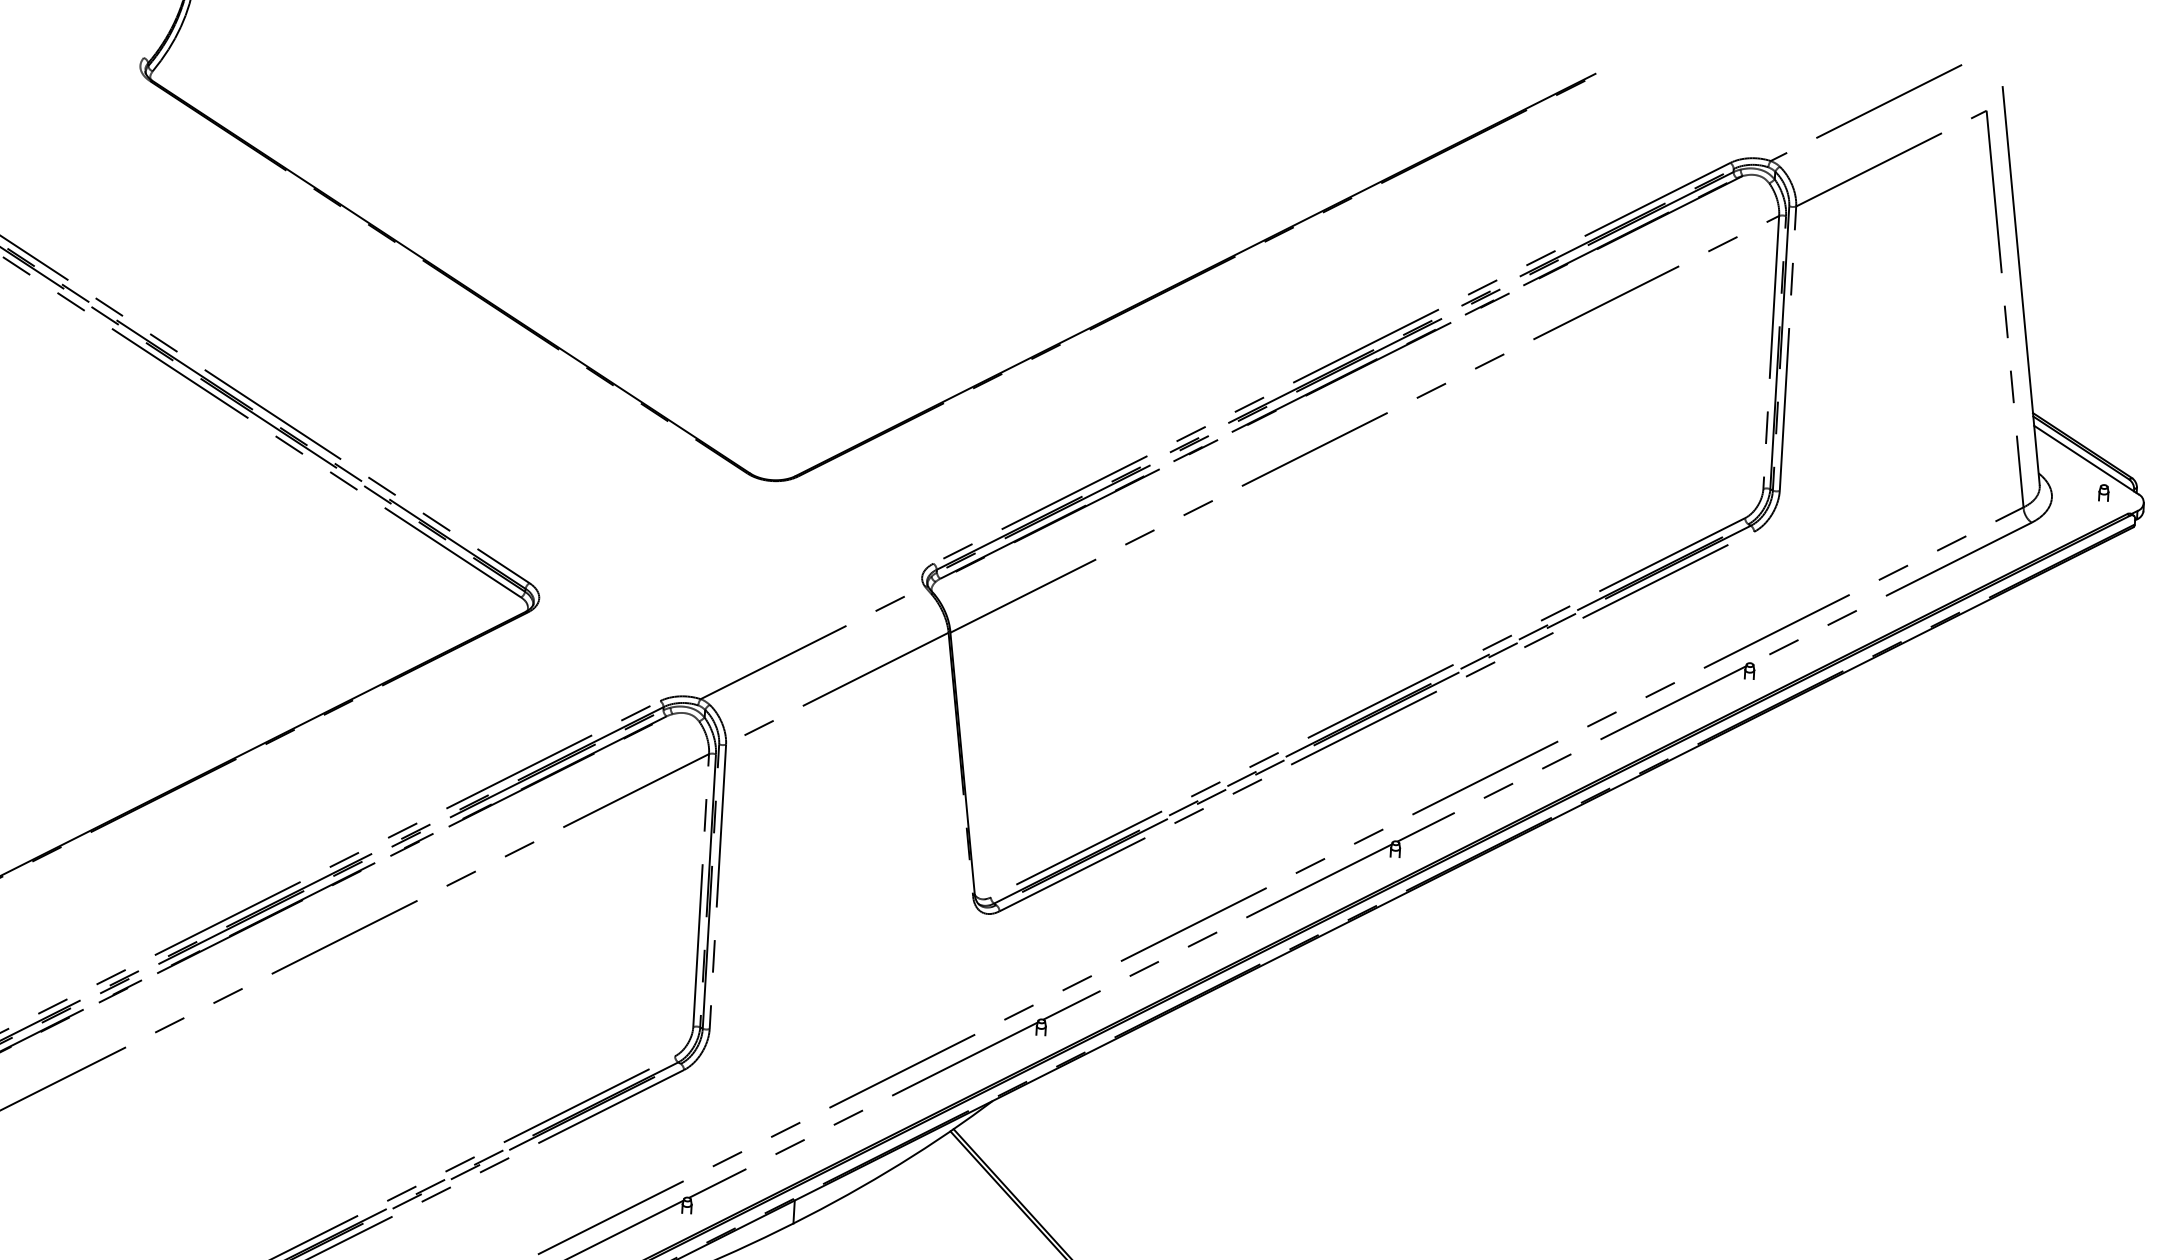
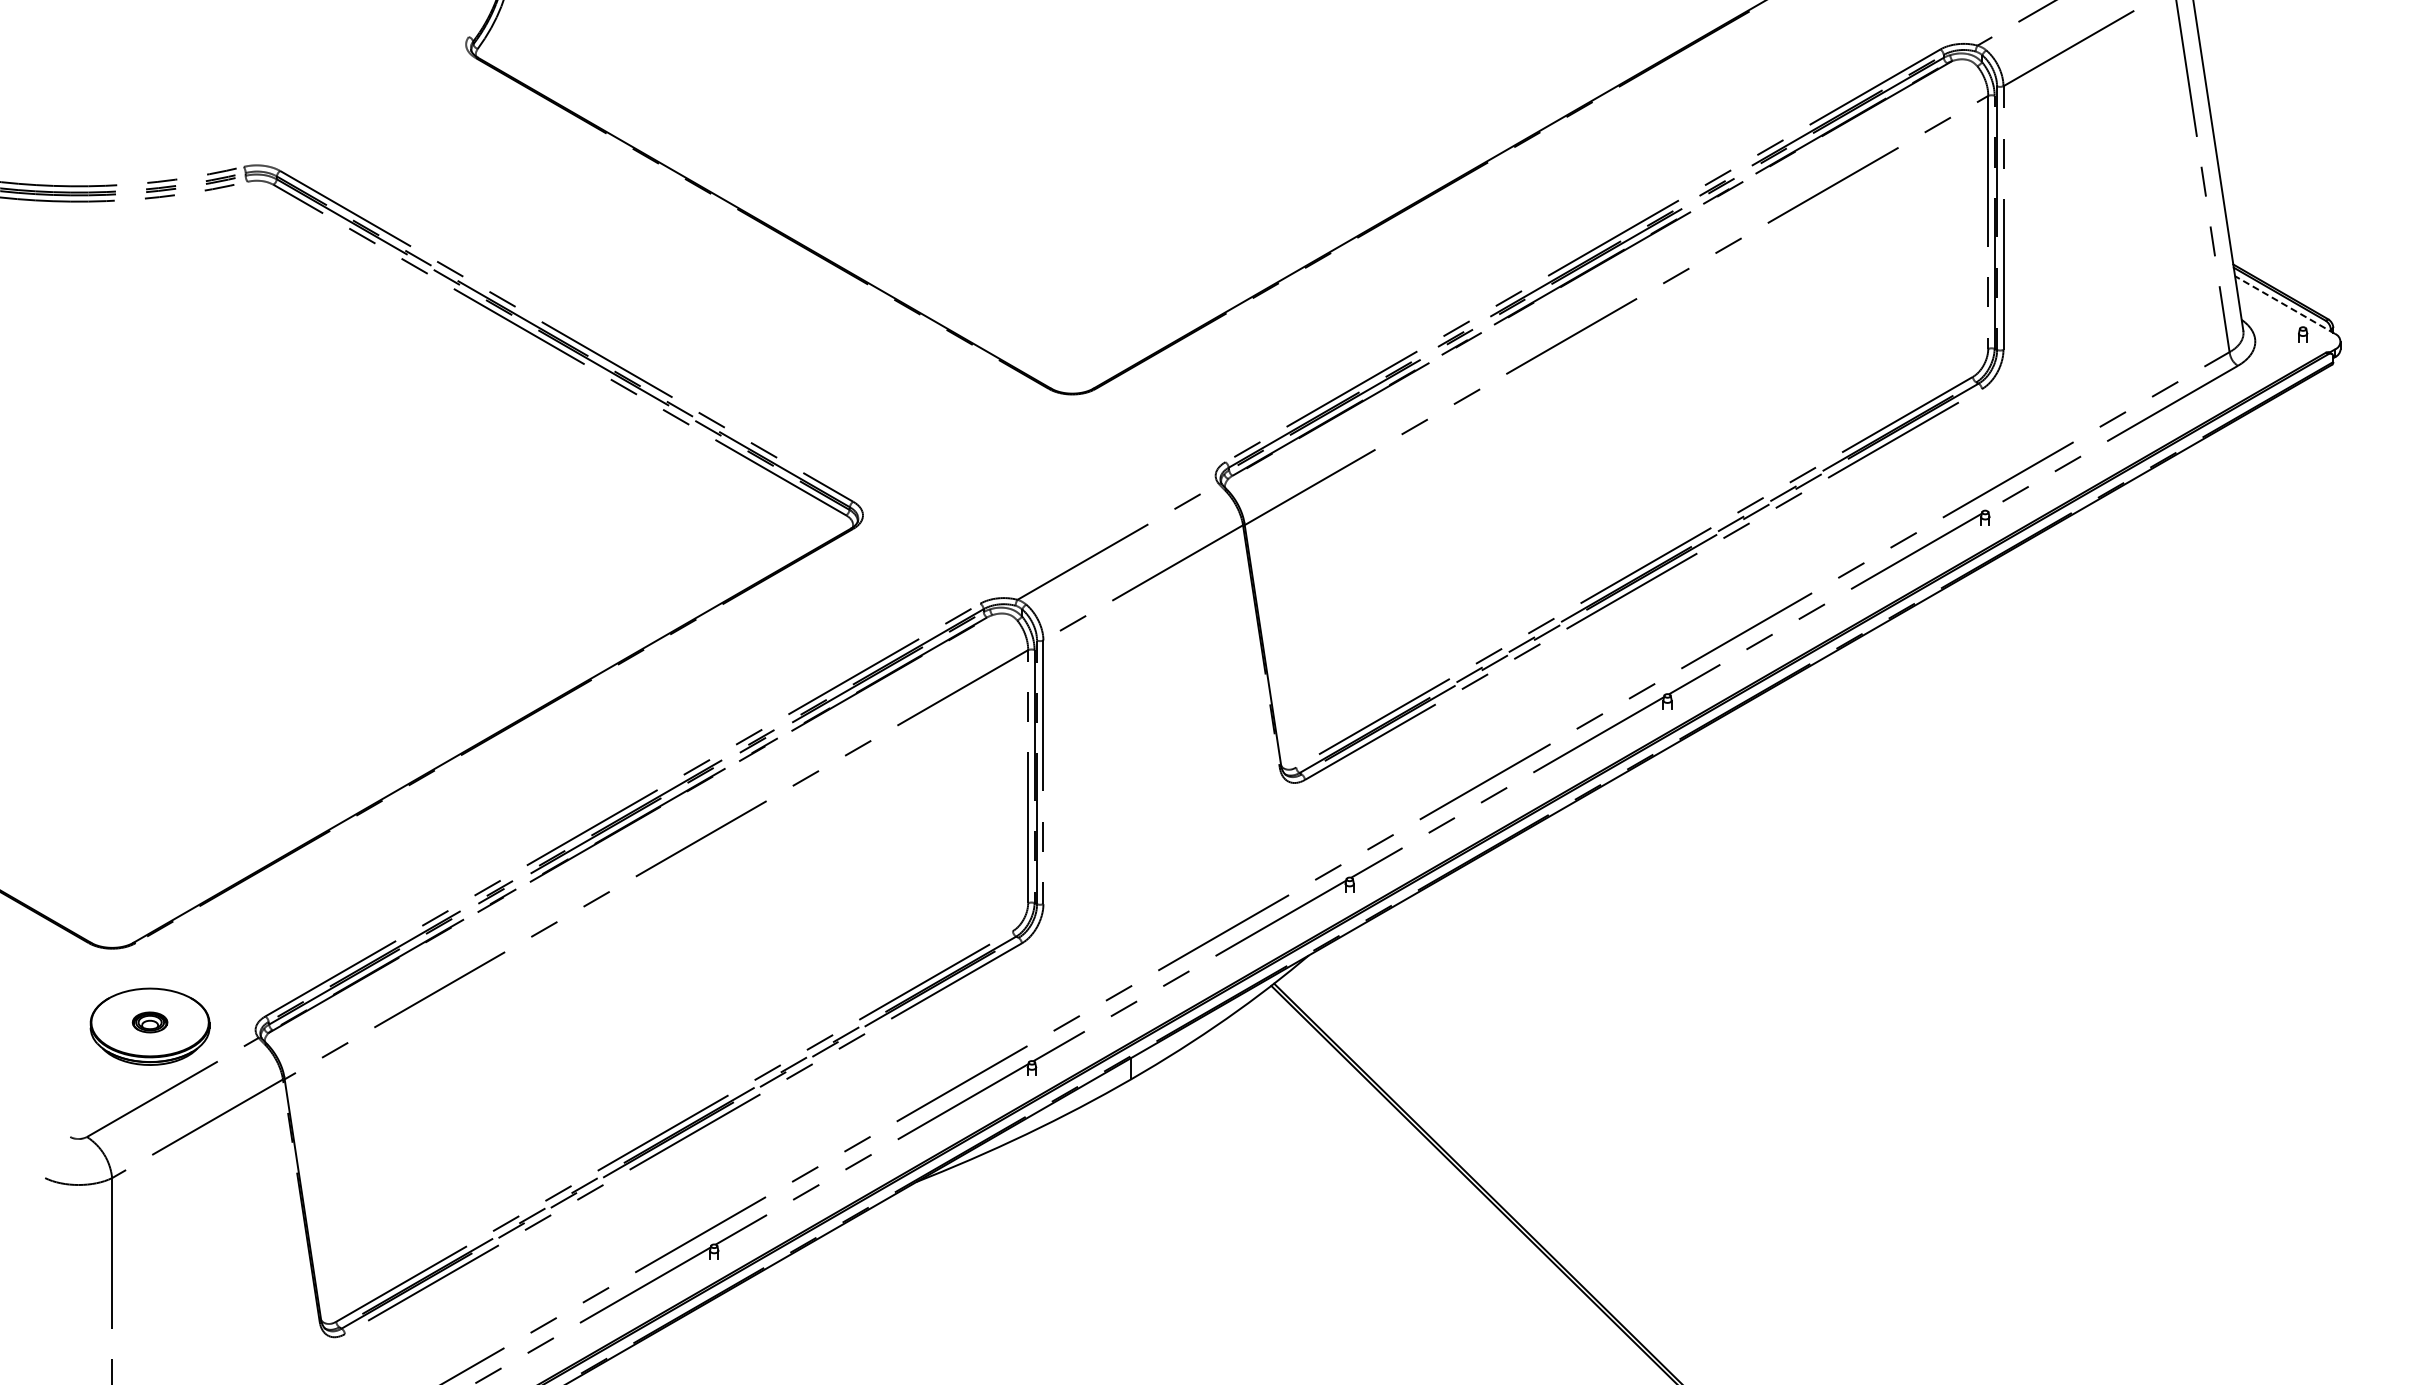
line: (2086, 460) -> (2285, 305), solid -> dashed

